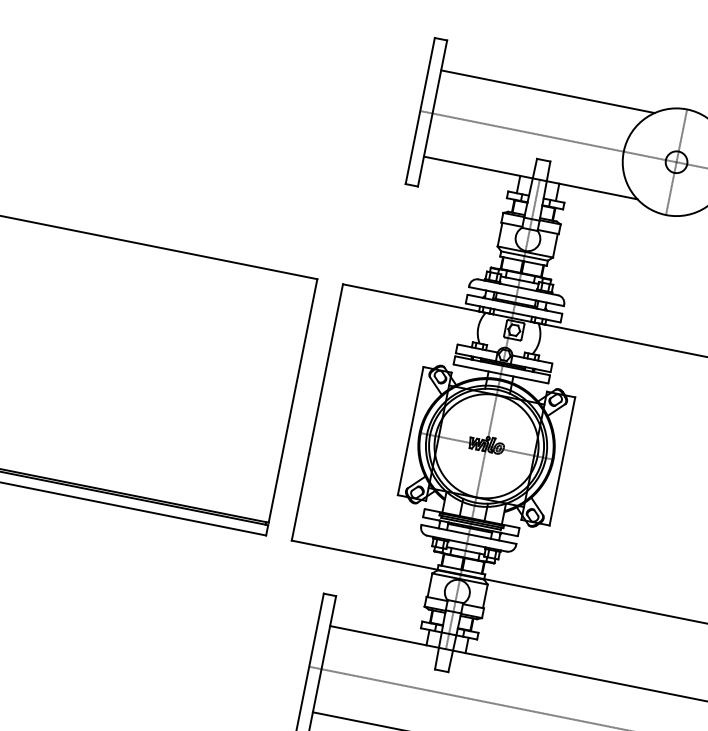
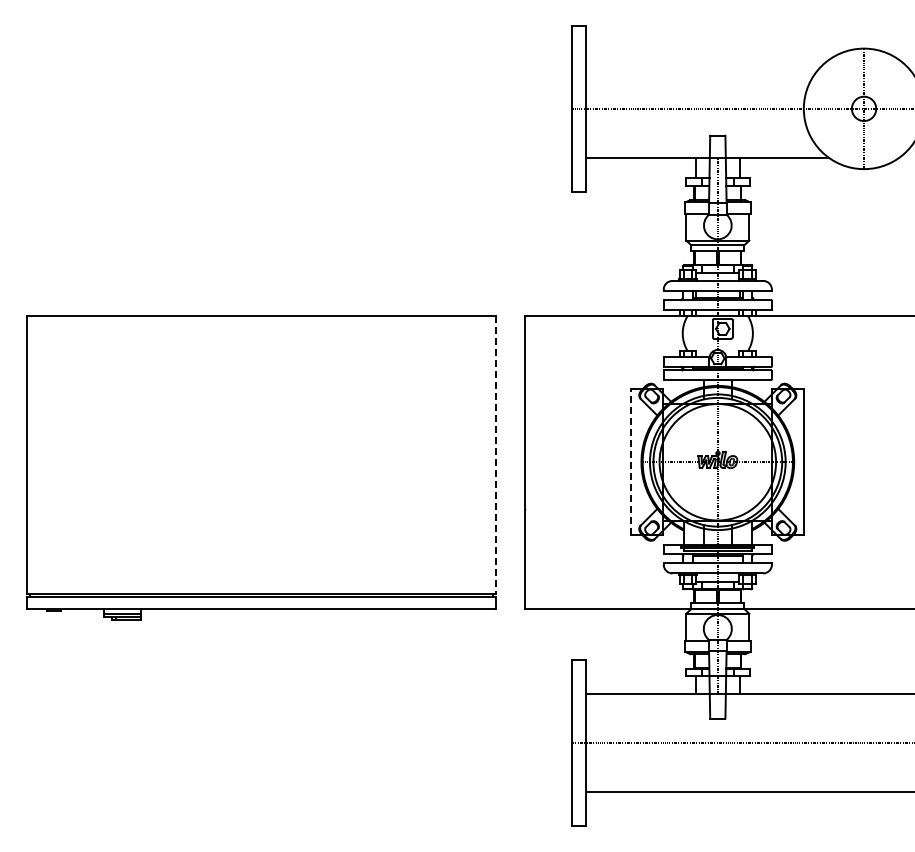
line: (548, 91) -> (707, 59), removed
line: (293, 400) -> (495, 454), solid -> dashed
line: (411, 430) -> (631, 461), solid -> dashed

